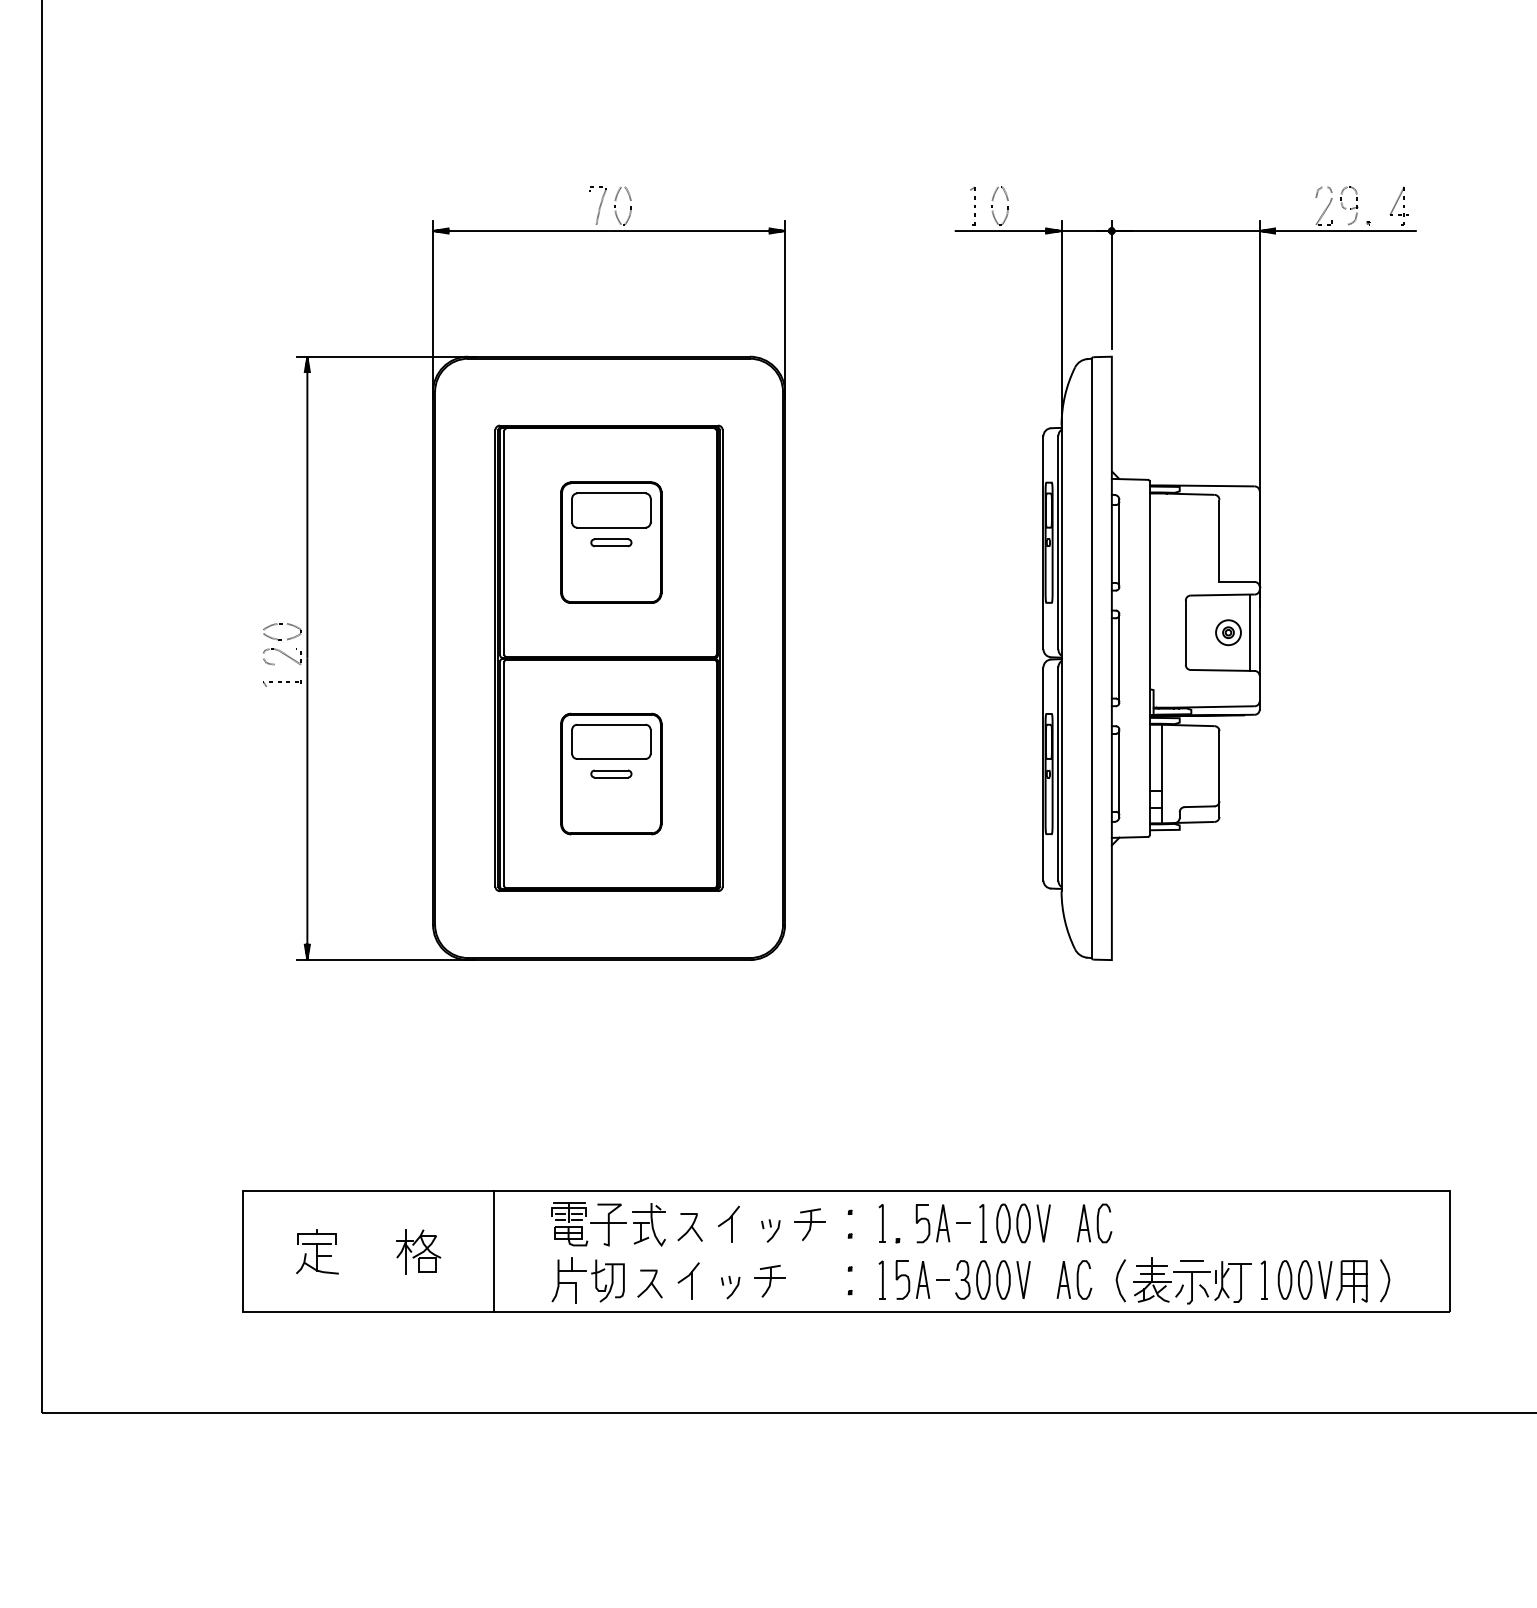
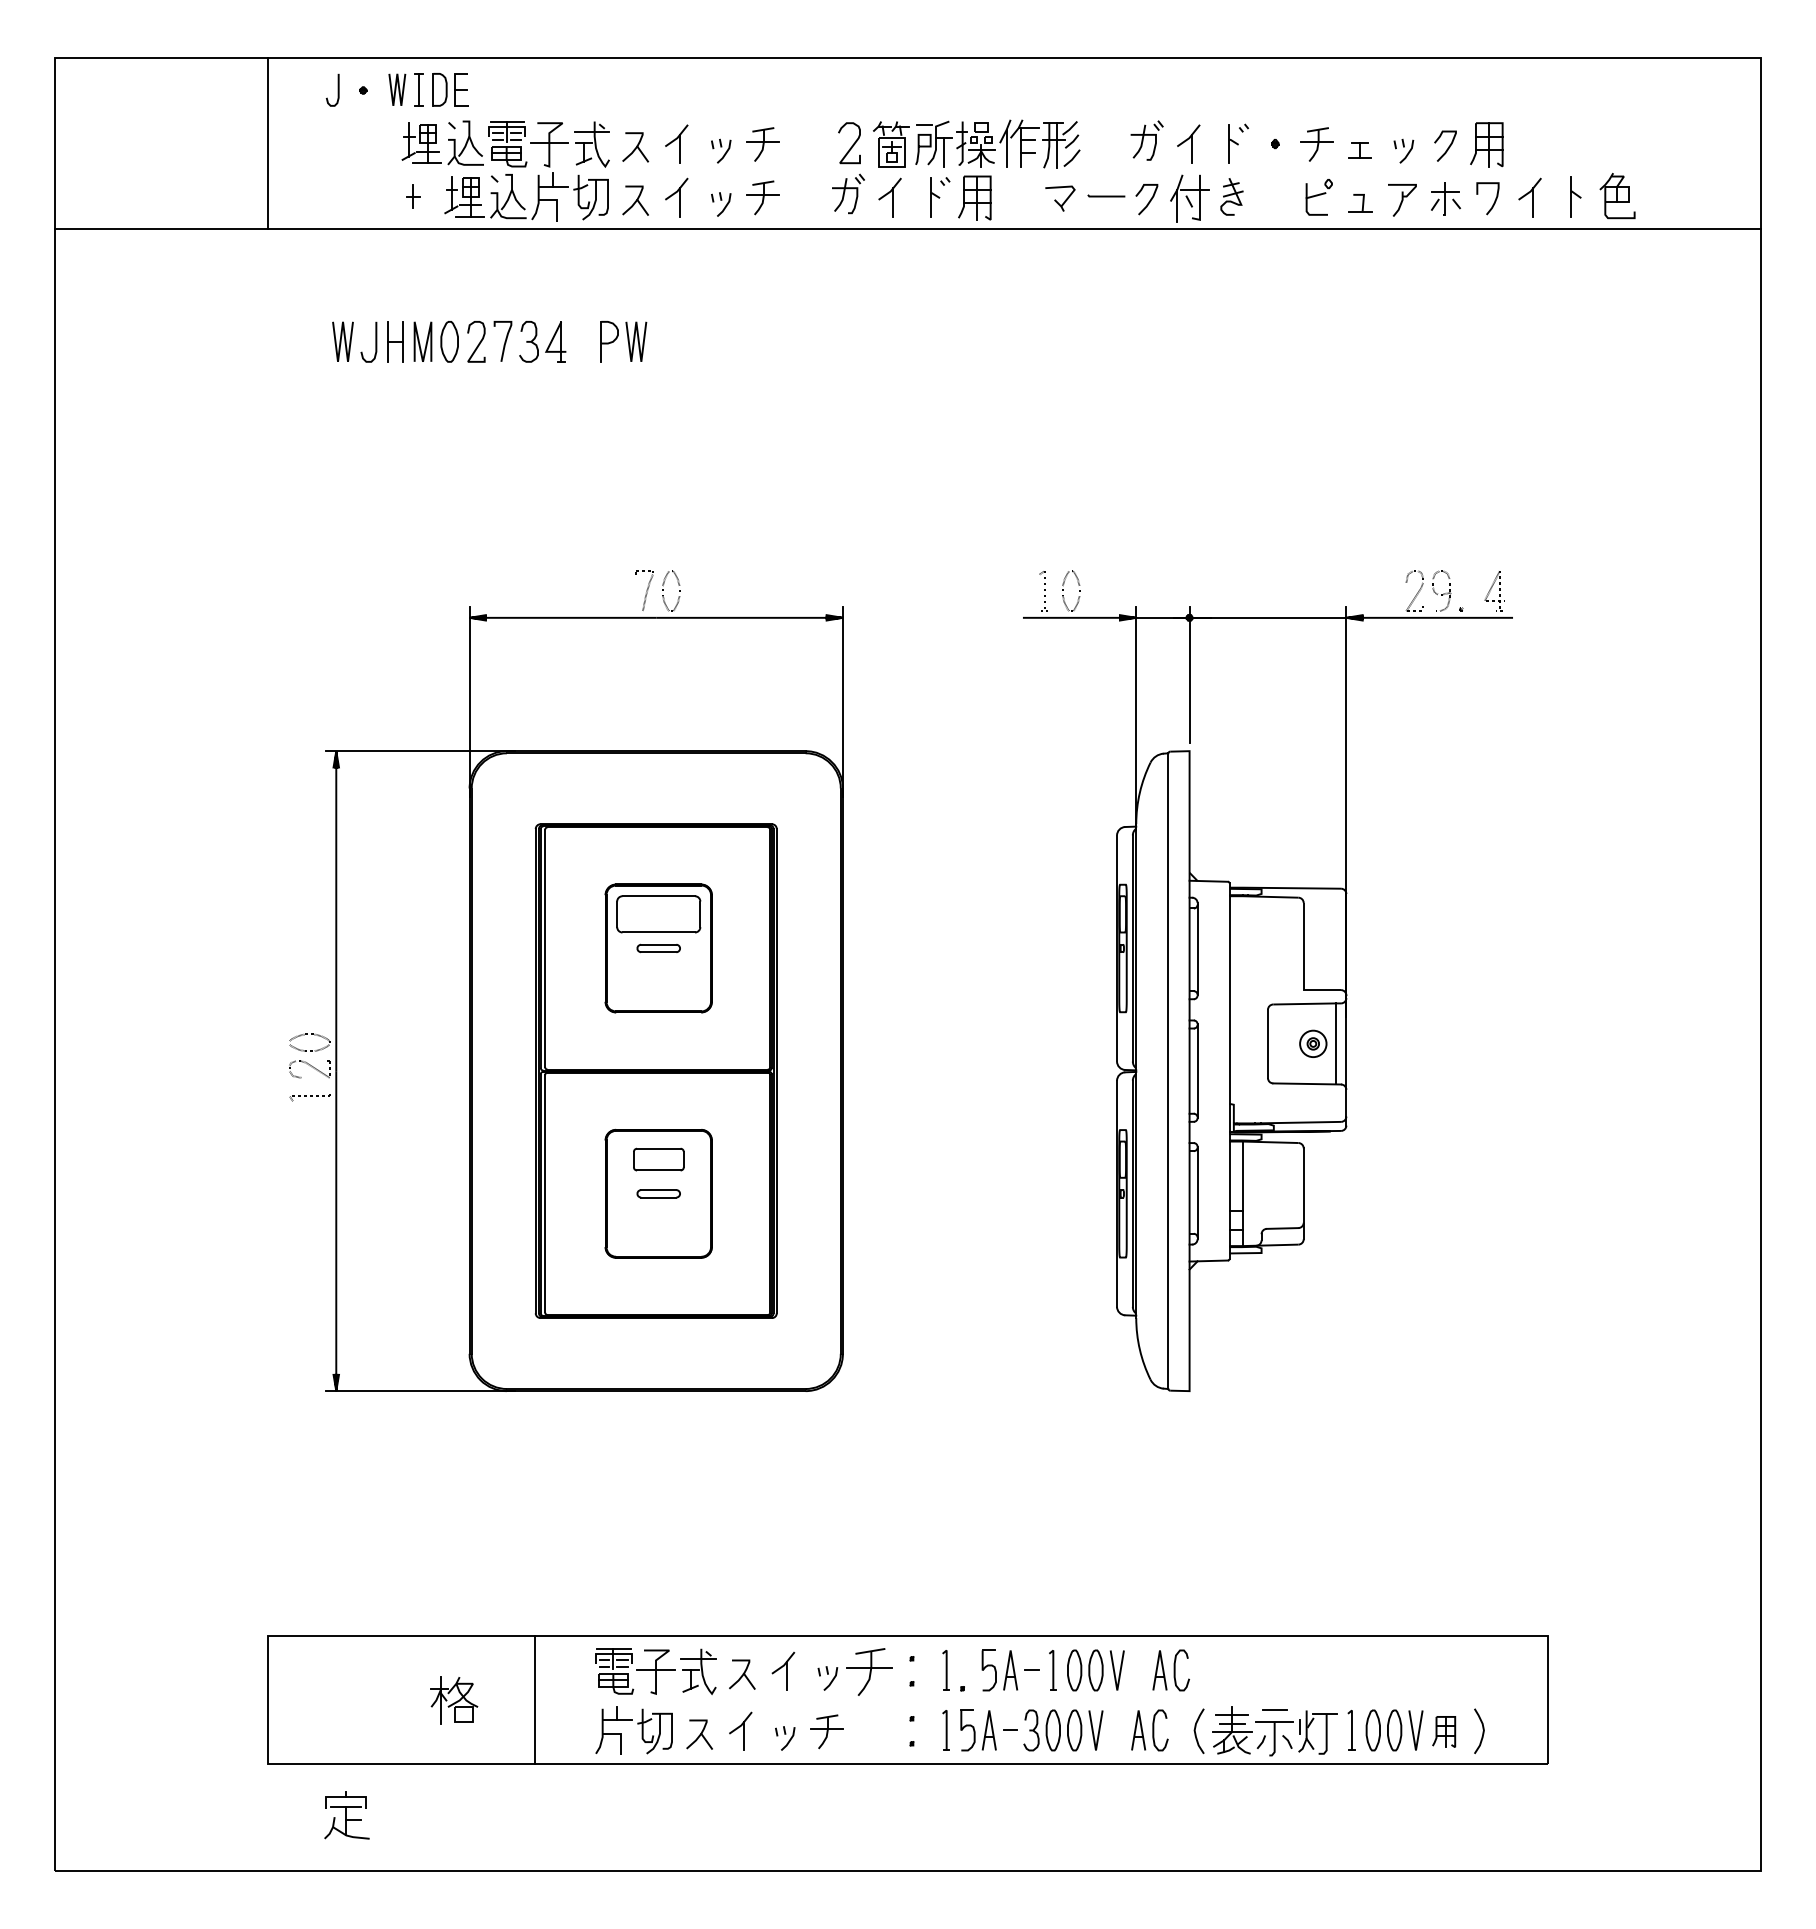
part: (611, 741) -> (658, 1159), size x0.6
part: (809, 1224) -> (868, 1671), size x1.4
part: (317, 1251) -> (346, 1815), moved
part: (1351, 1280) -> (1443, 1731), size x0.7

